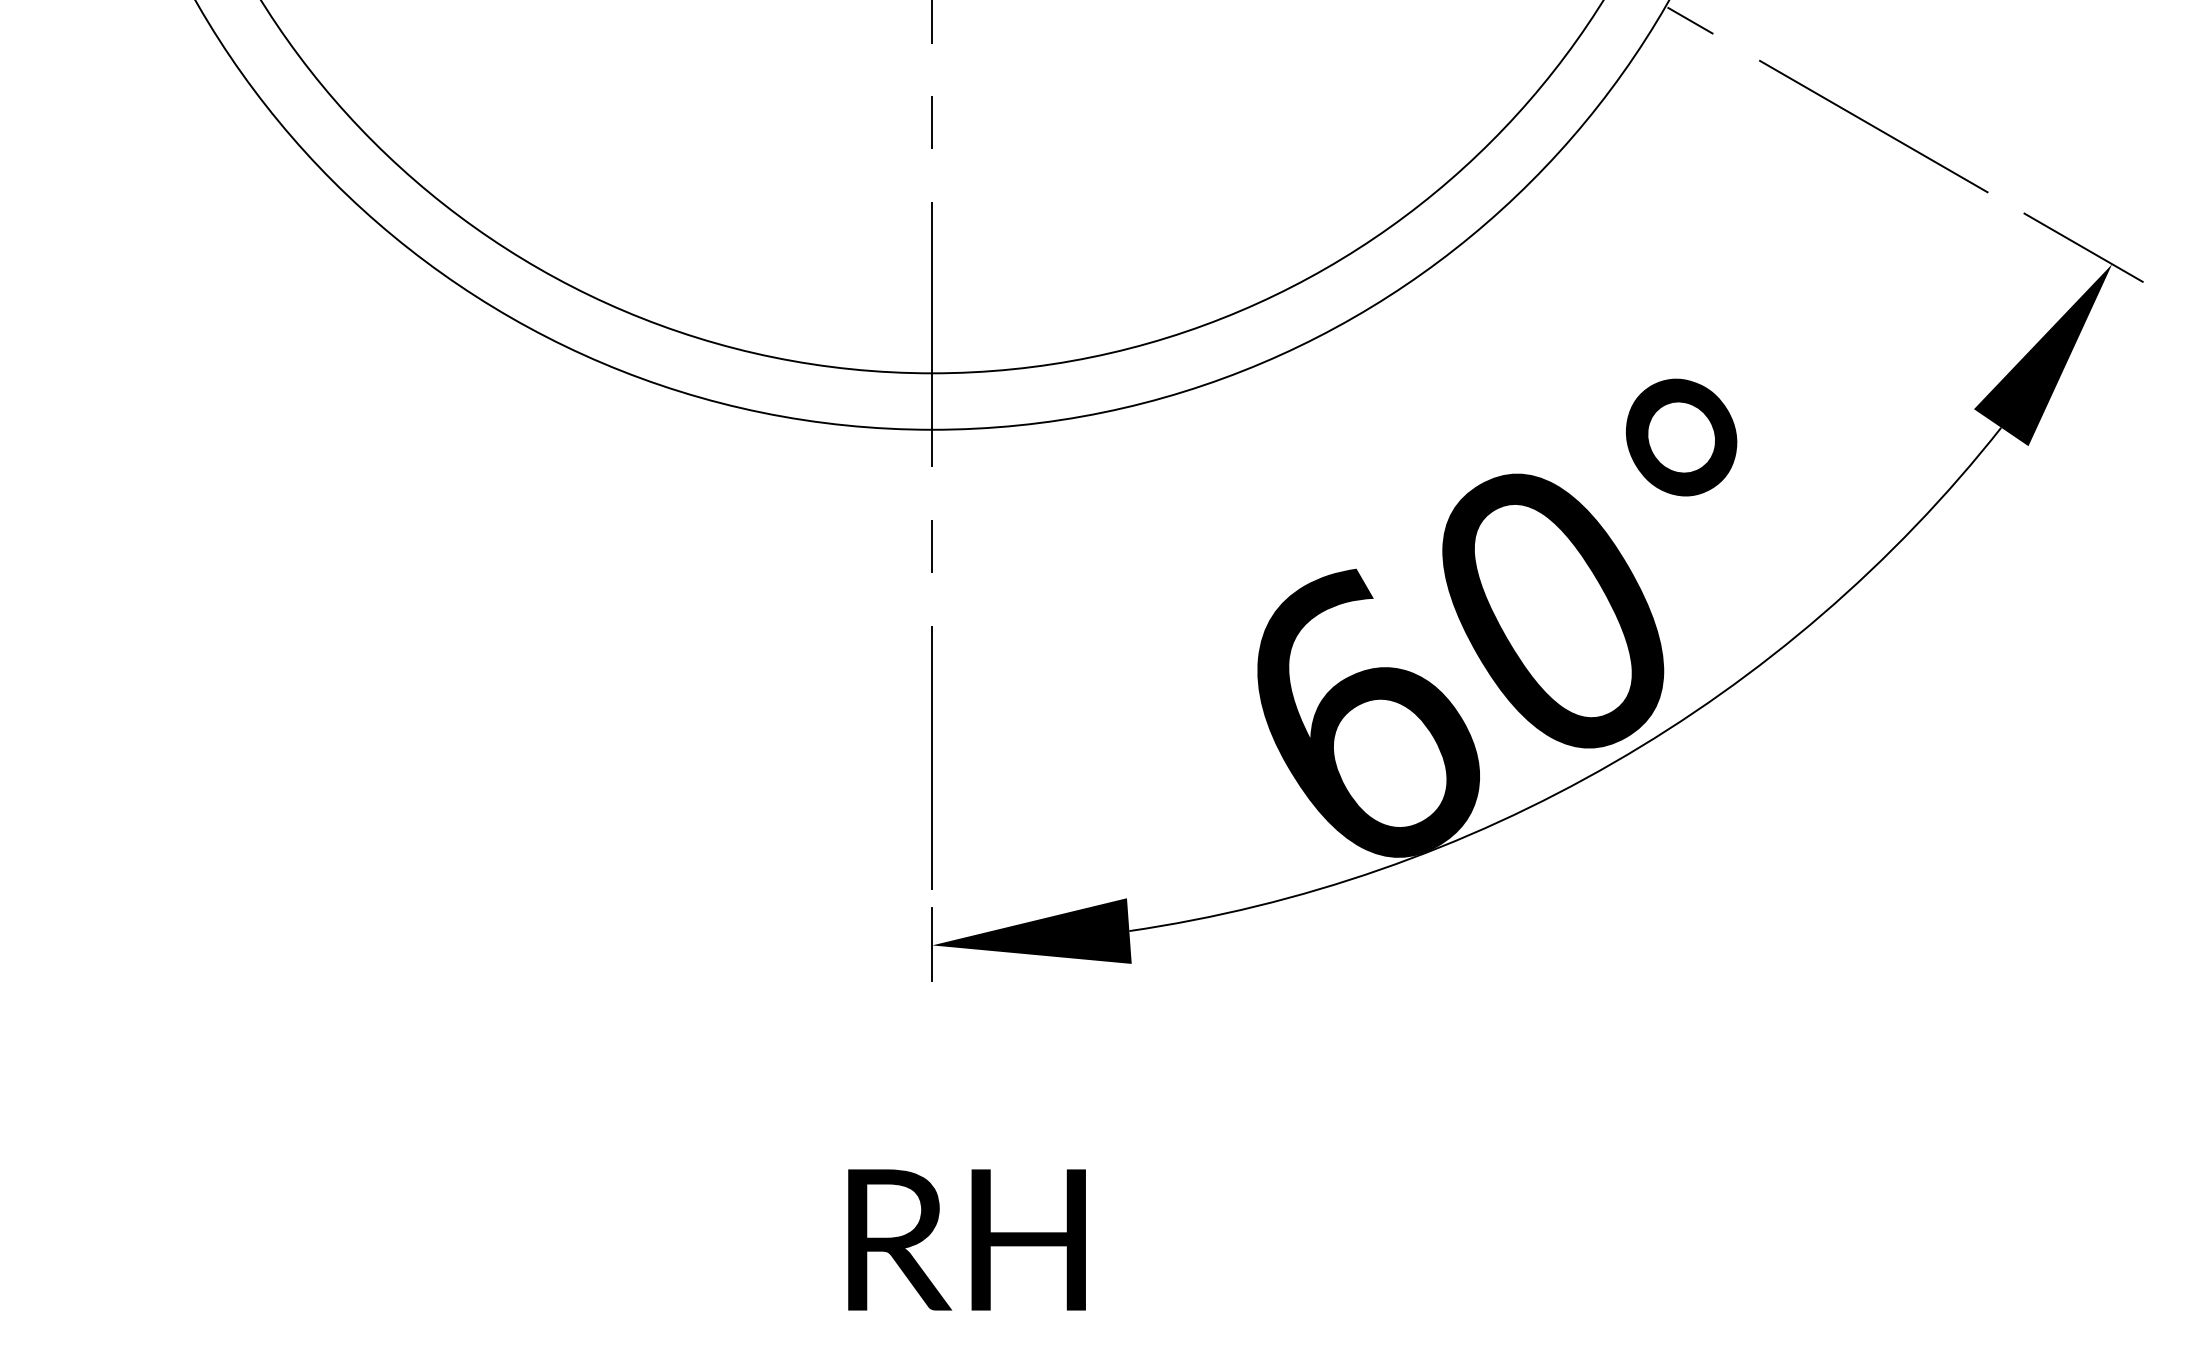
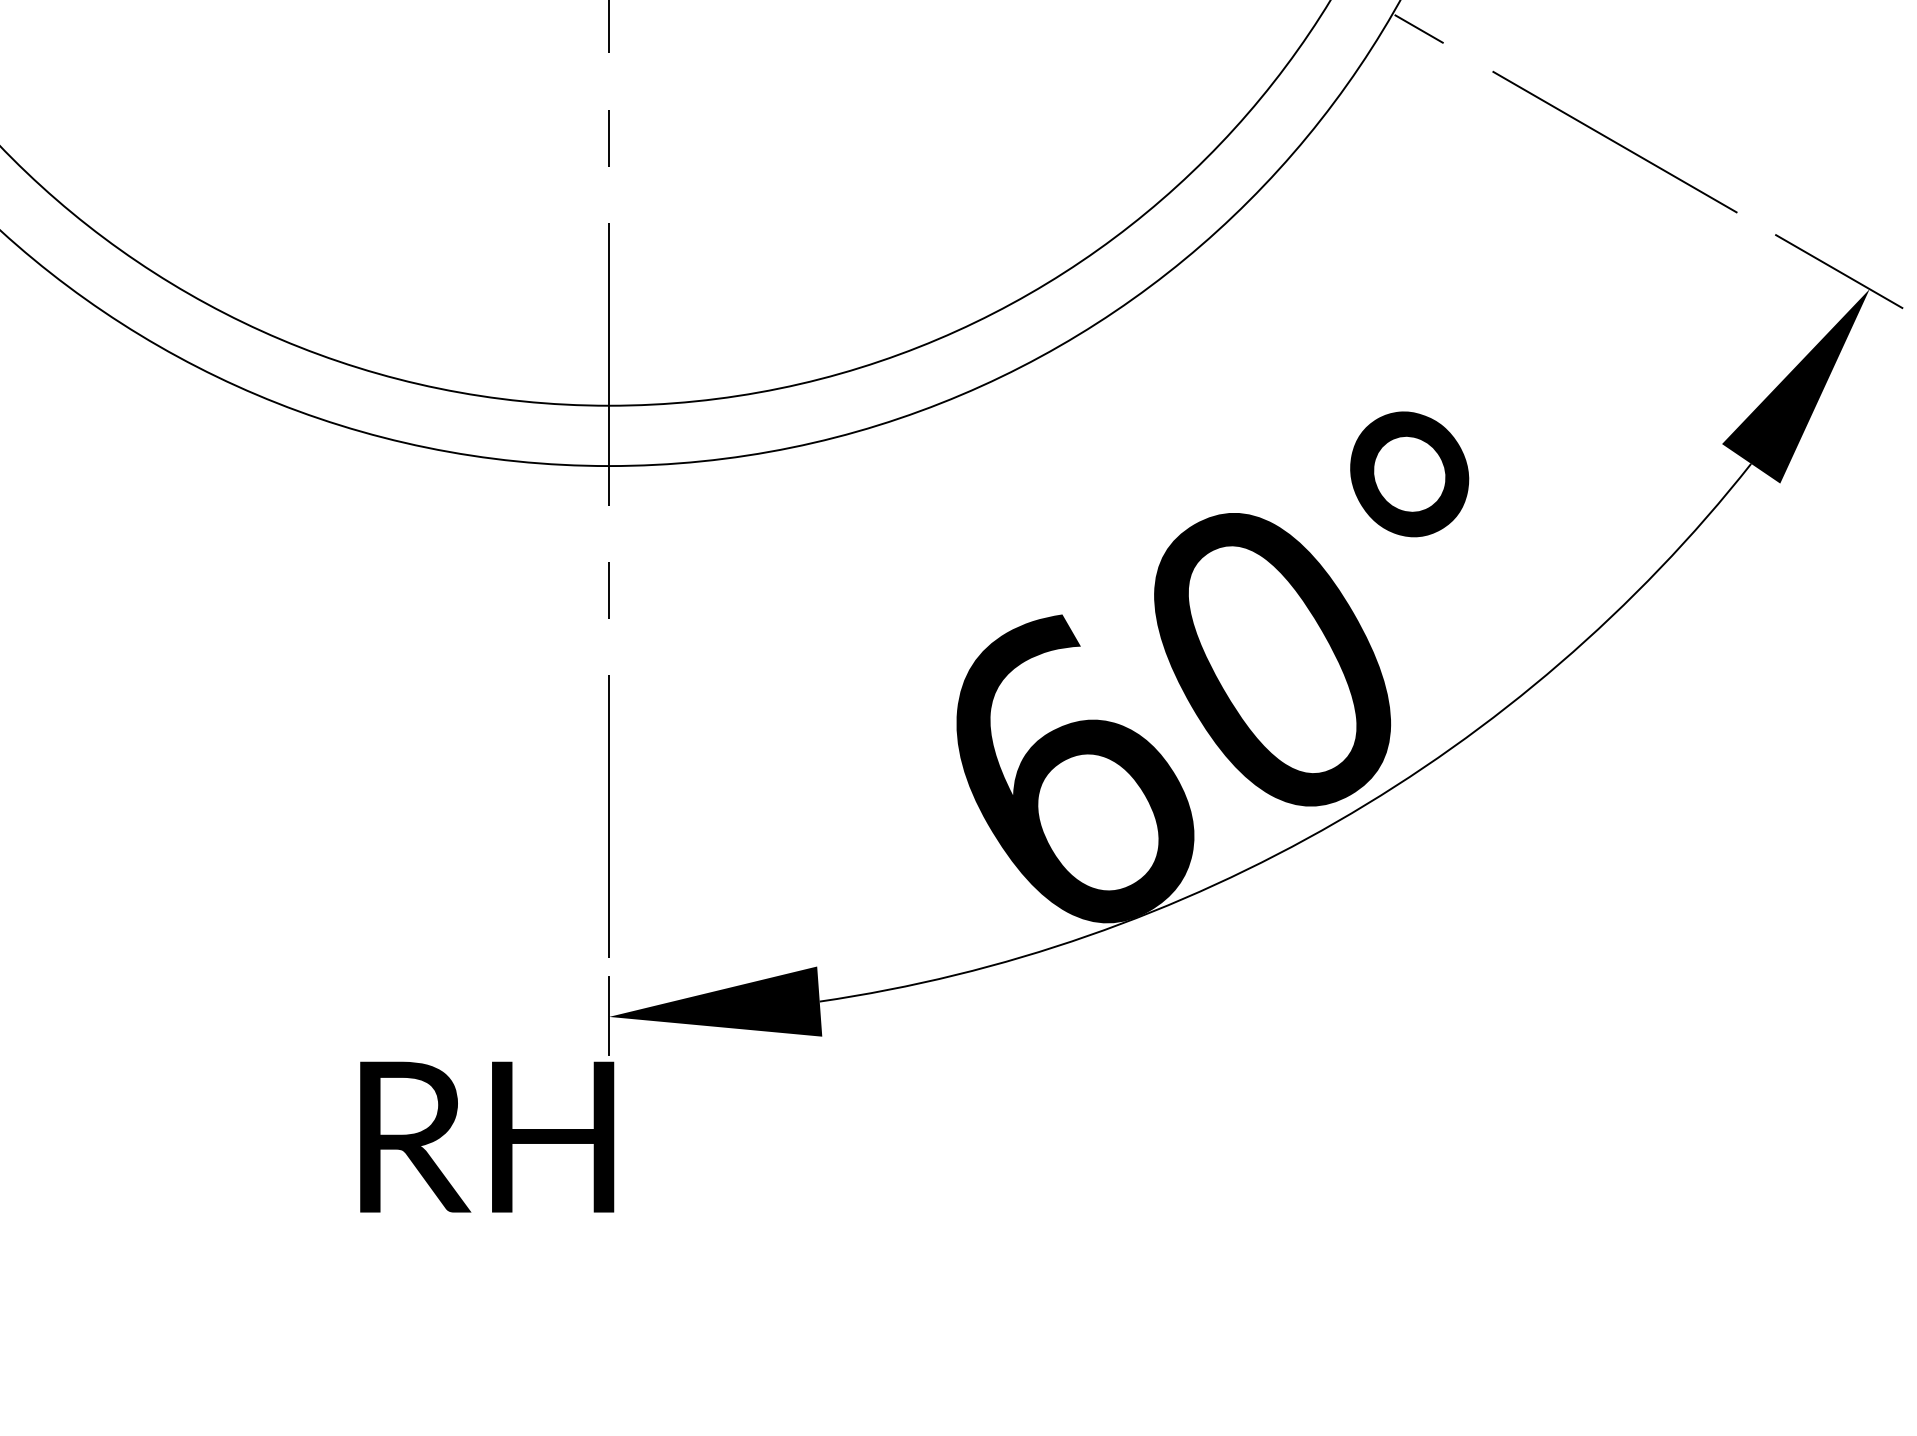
text: (966, 1239) -> (486, 1136), moved

